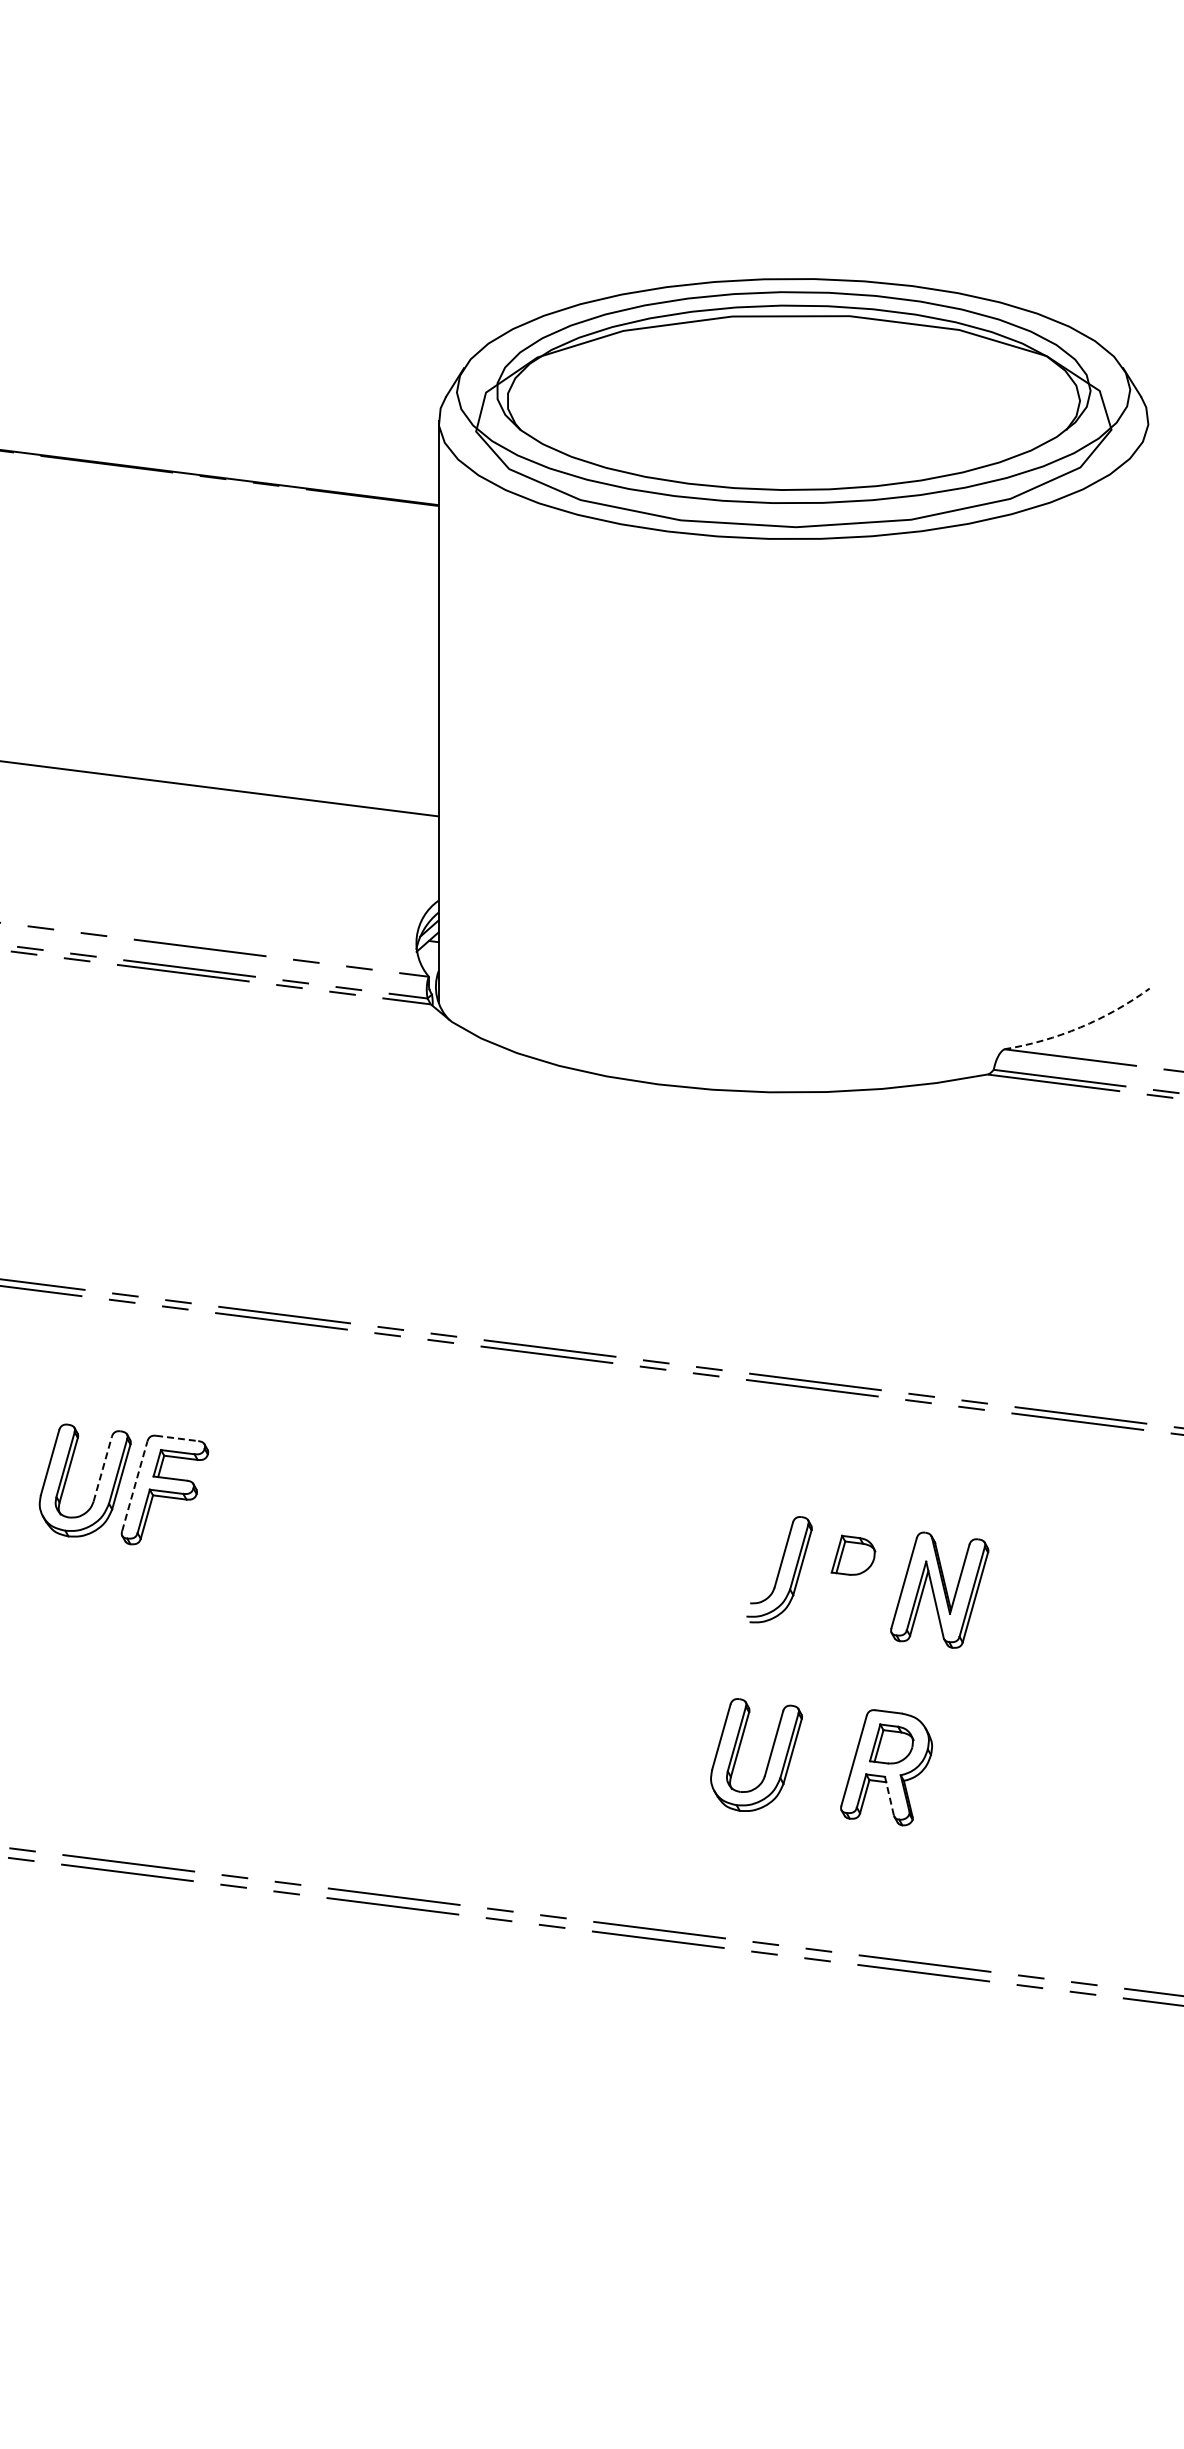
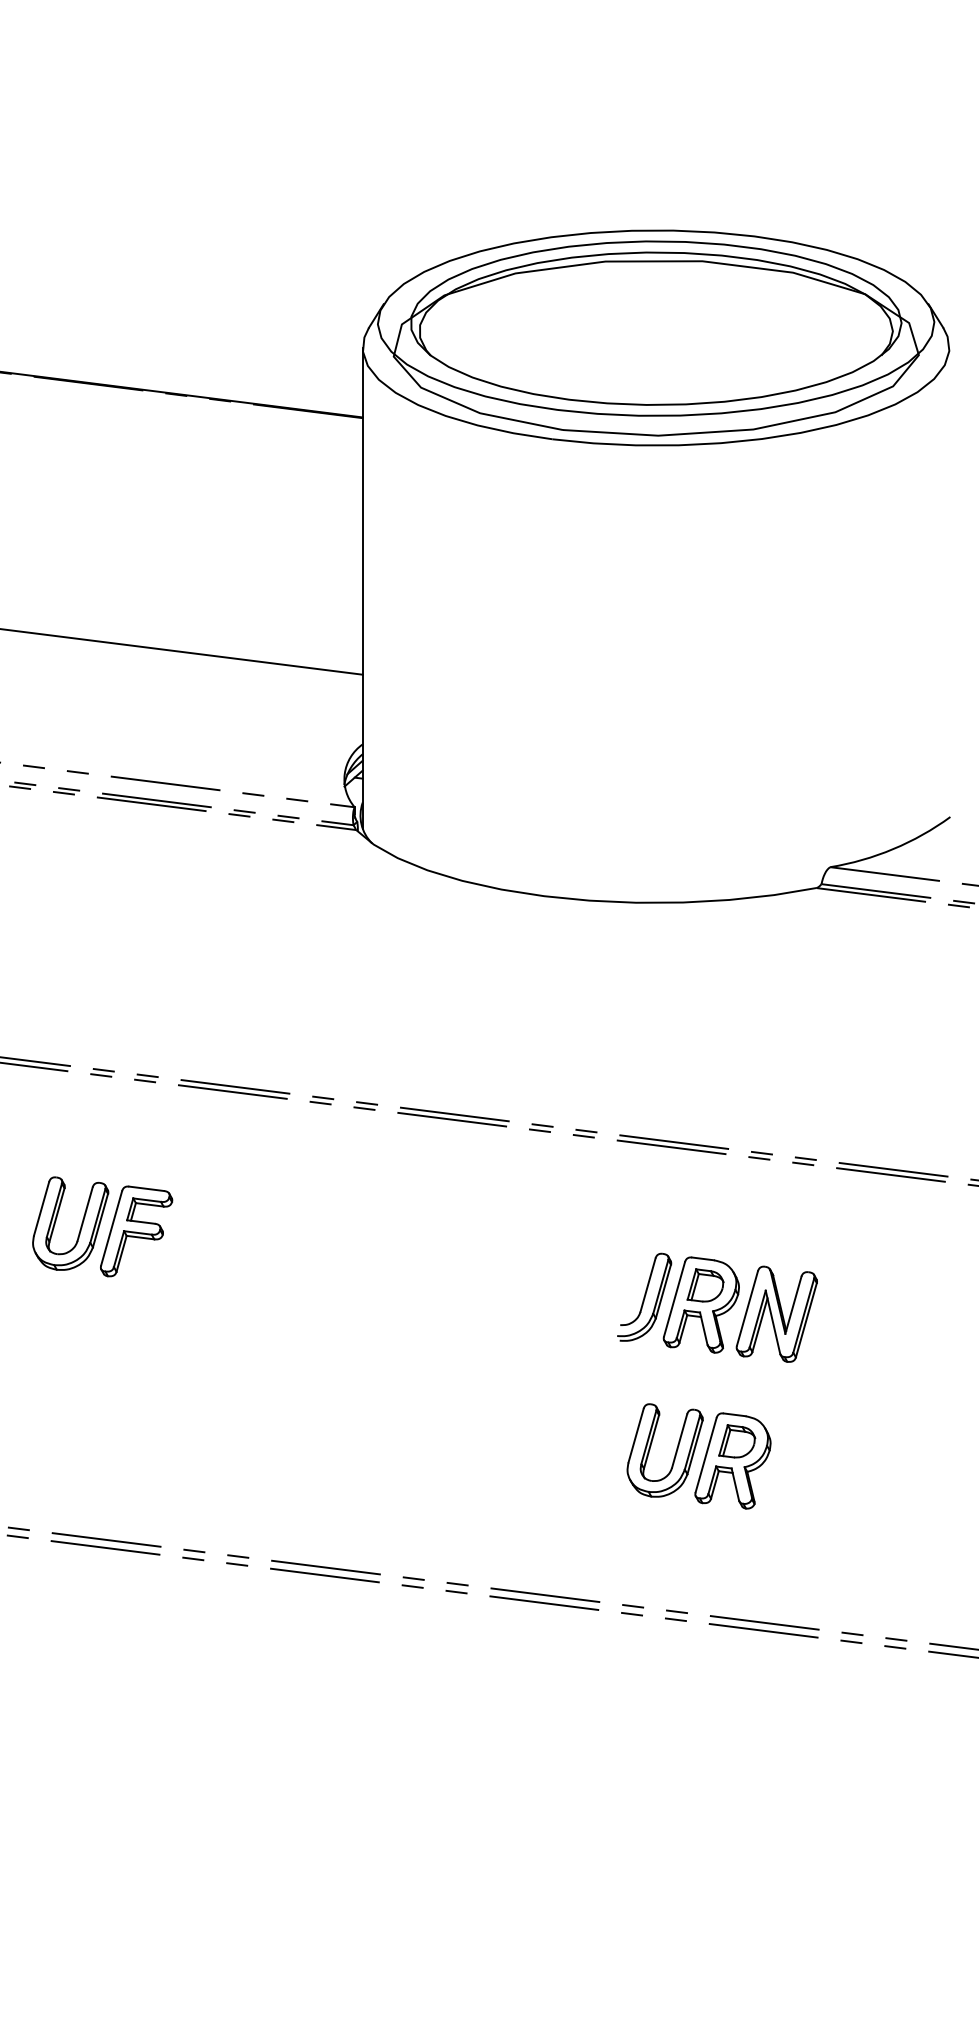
arc: (1080, 1027) -> (893, 849), dashed -> solid
line: (177, 1438) -> (146, 1188), dashed -> solid
line: (102, 1469) -> (84, 1214), dashed -> solid
line: (134, 1486) -> (111, 1228), dashed -> solid
part: (848, 1578) -> (701, 1304), added
part: (768, 1758) -> (675, 1453), moved
line: (889, 1796) -> (735, 1484), dashed -> solid

